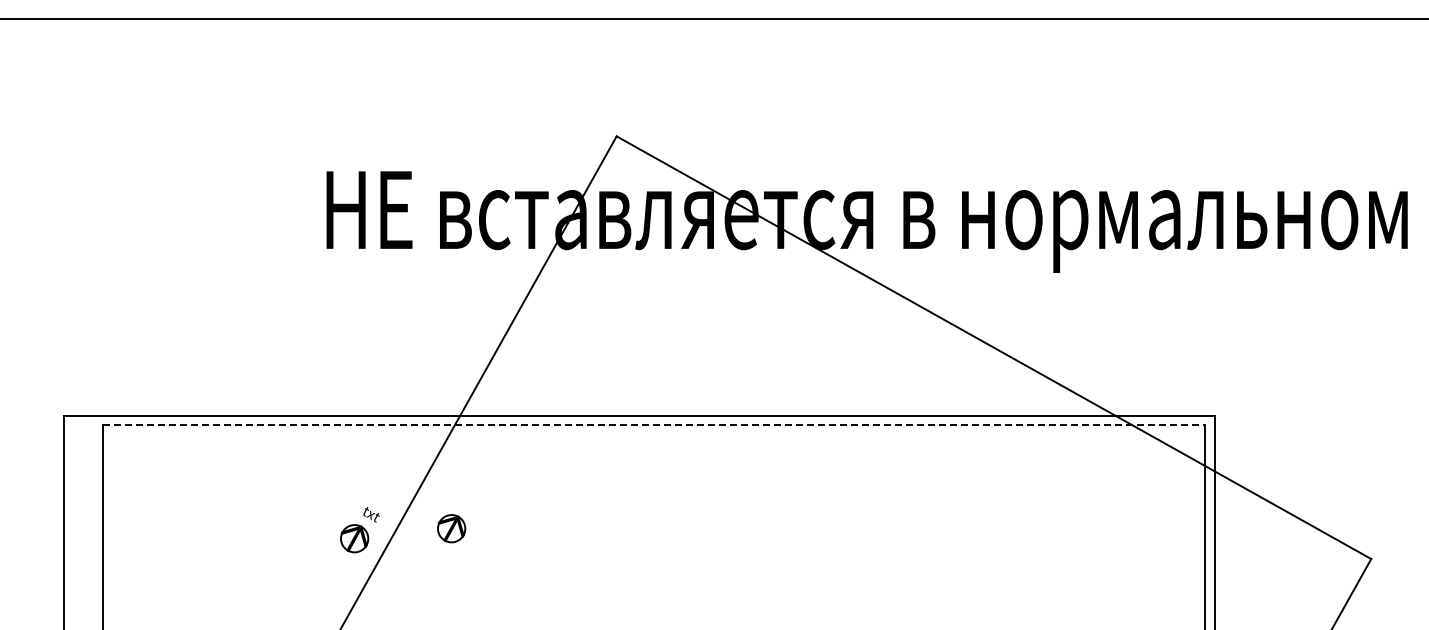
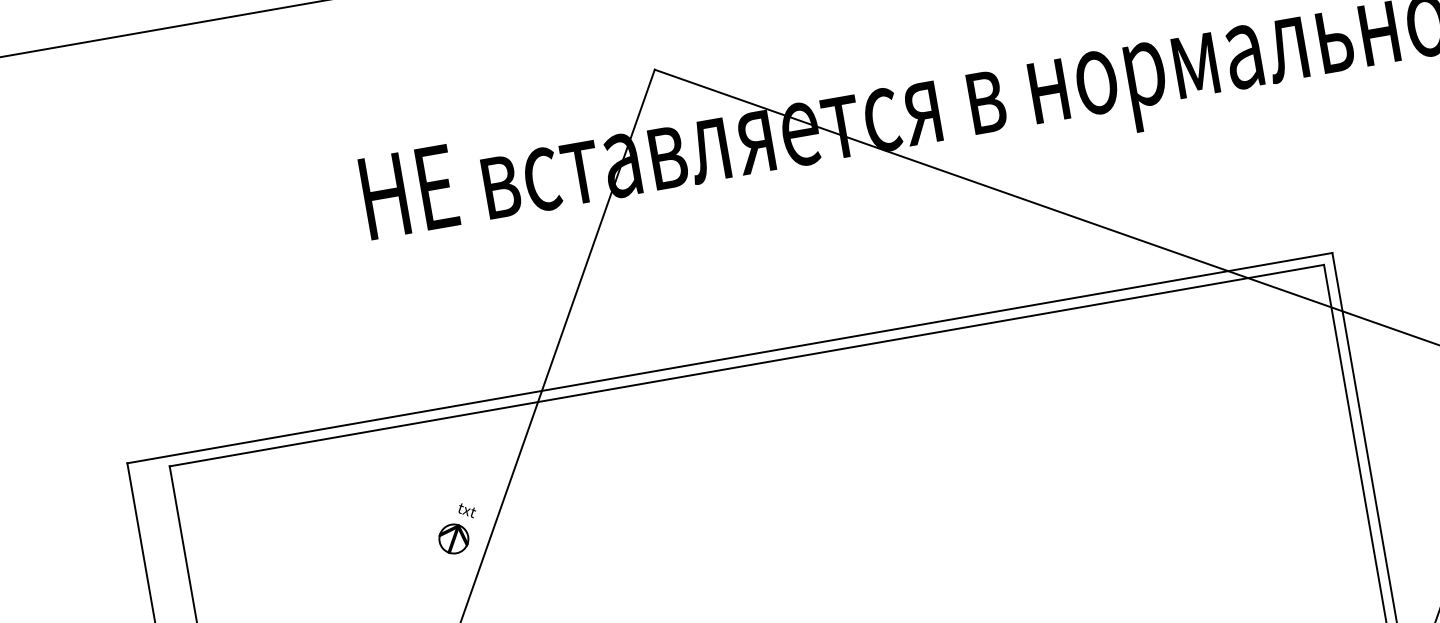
line: (654, 425) -> (747, 365), dashed -> solid
part: (451, 528) -> (553, 510), removed

